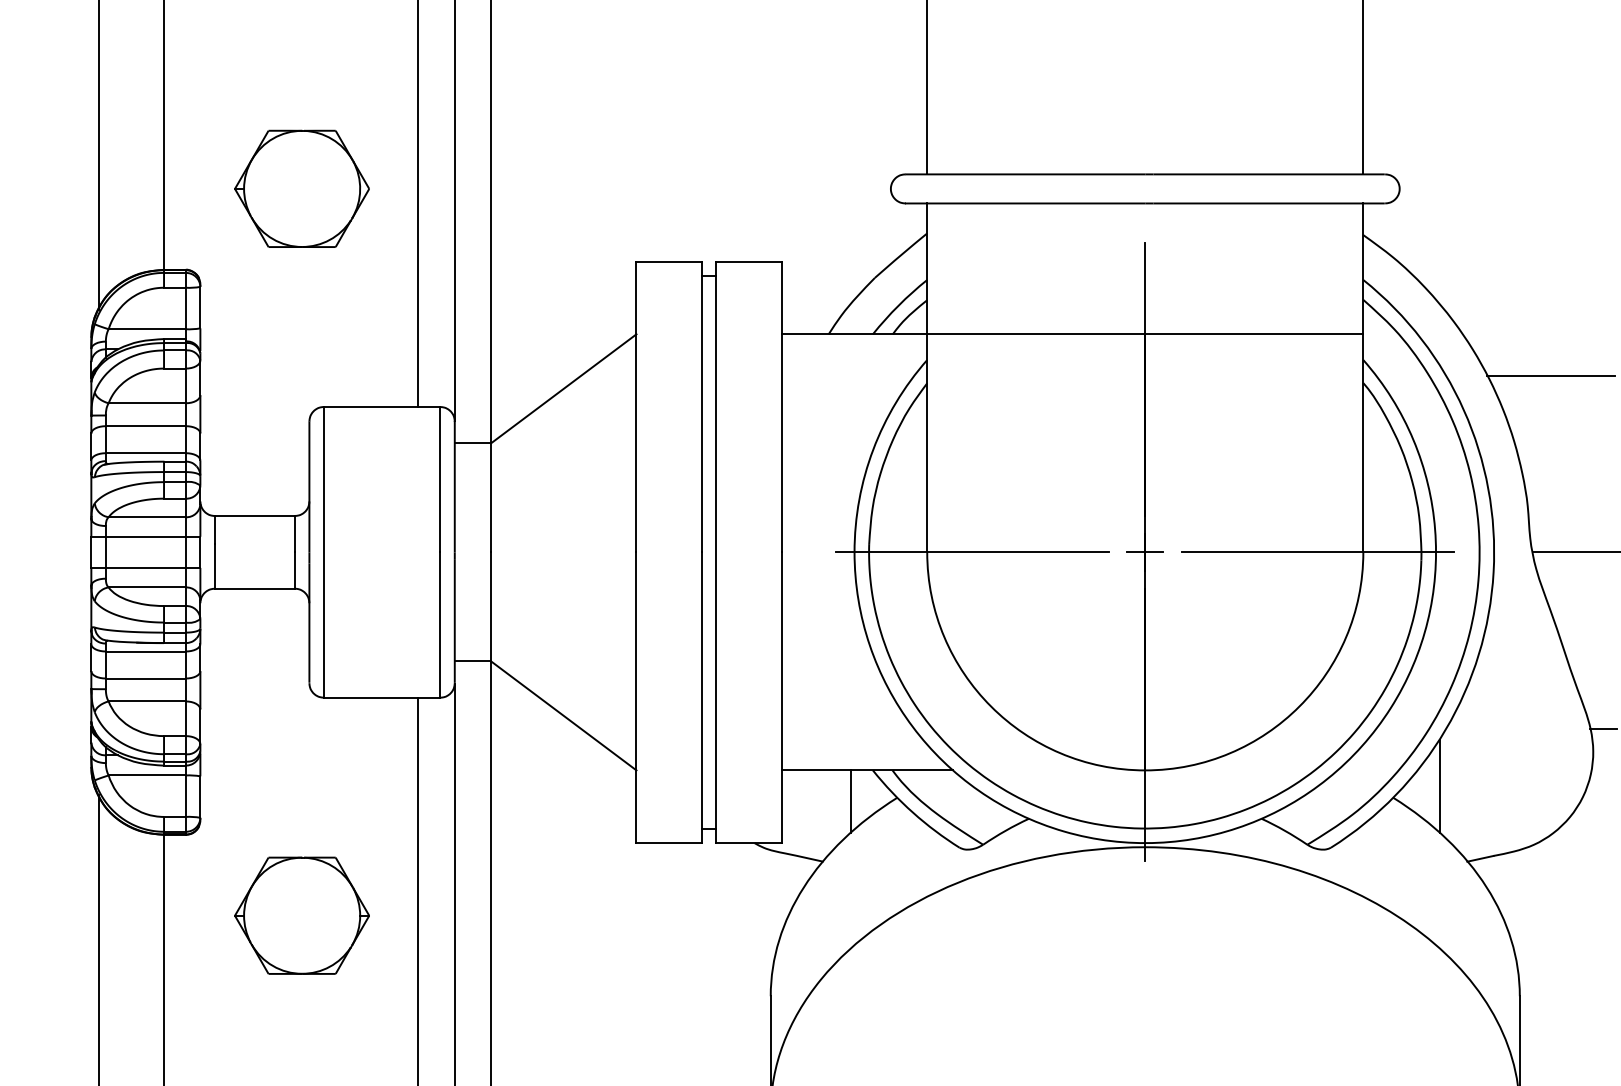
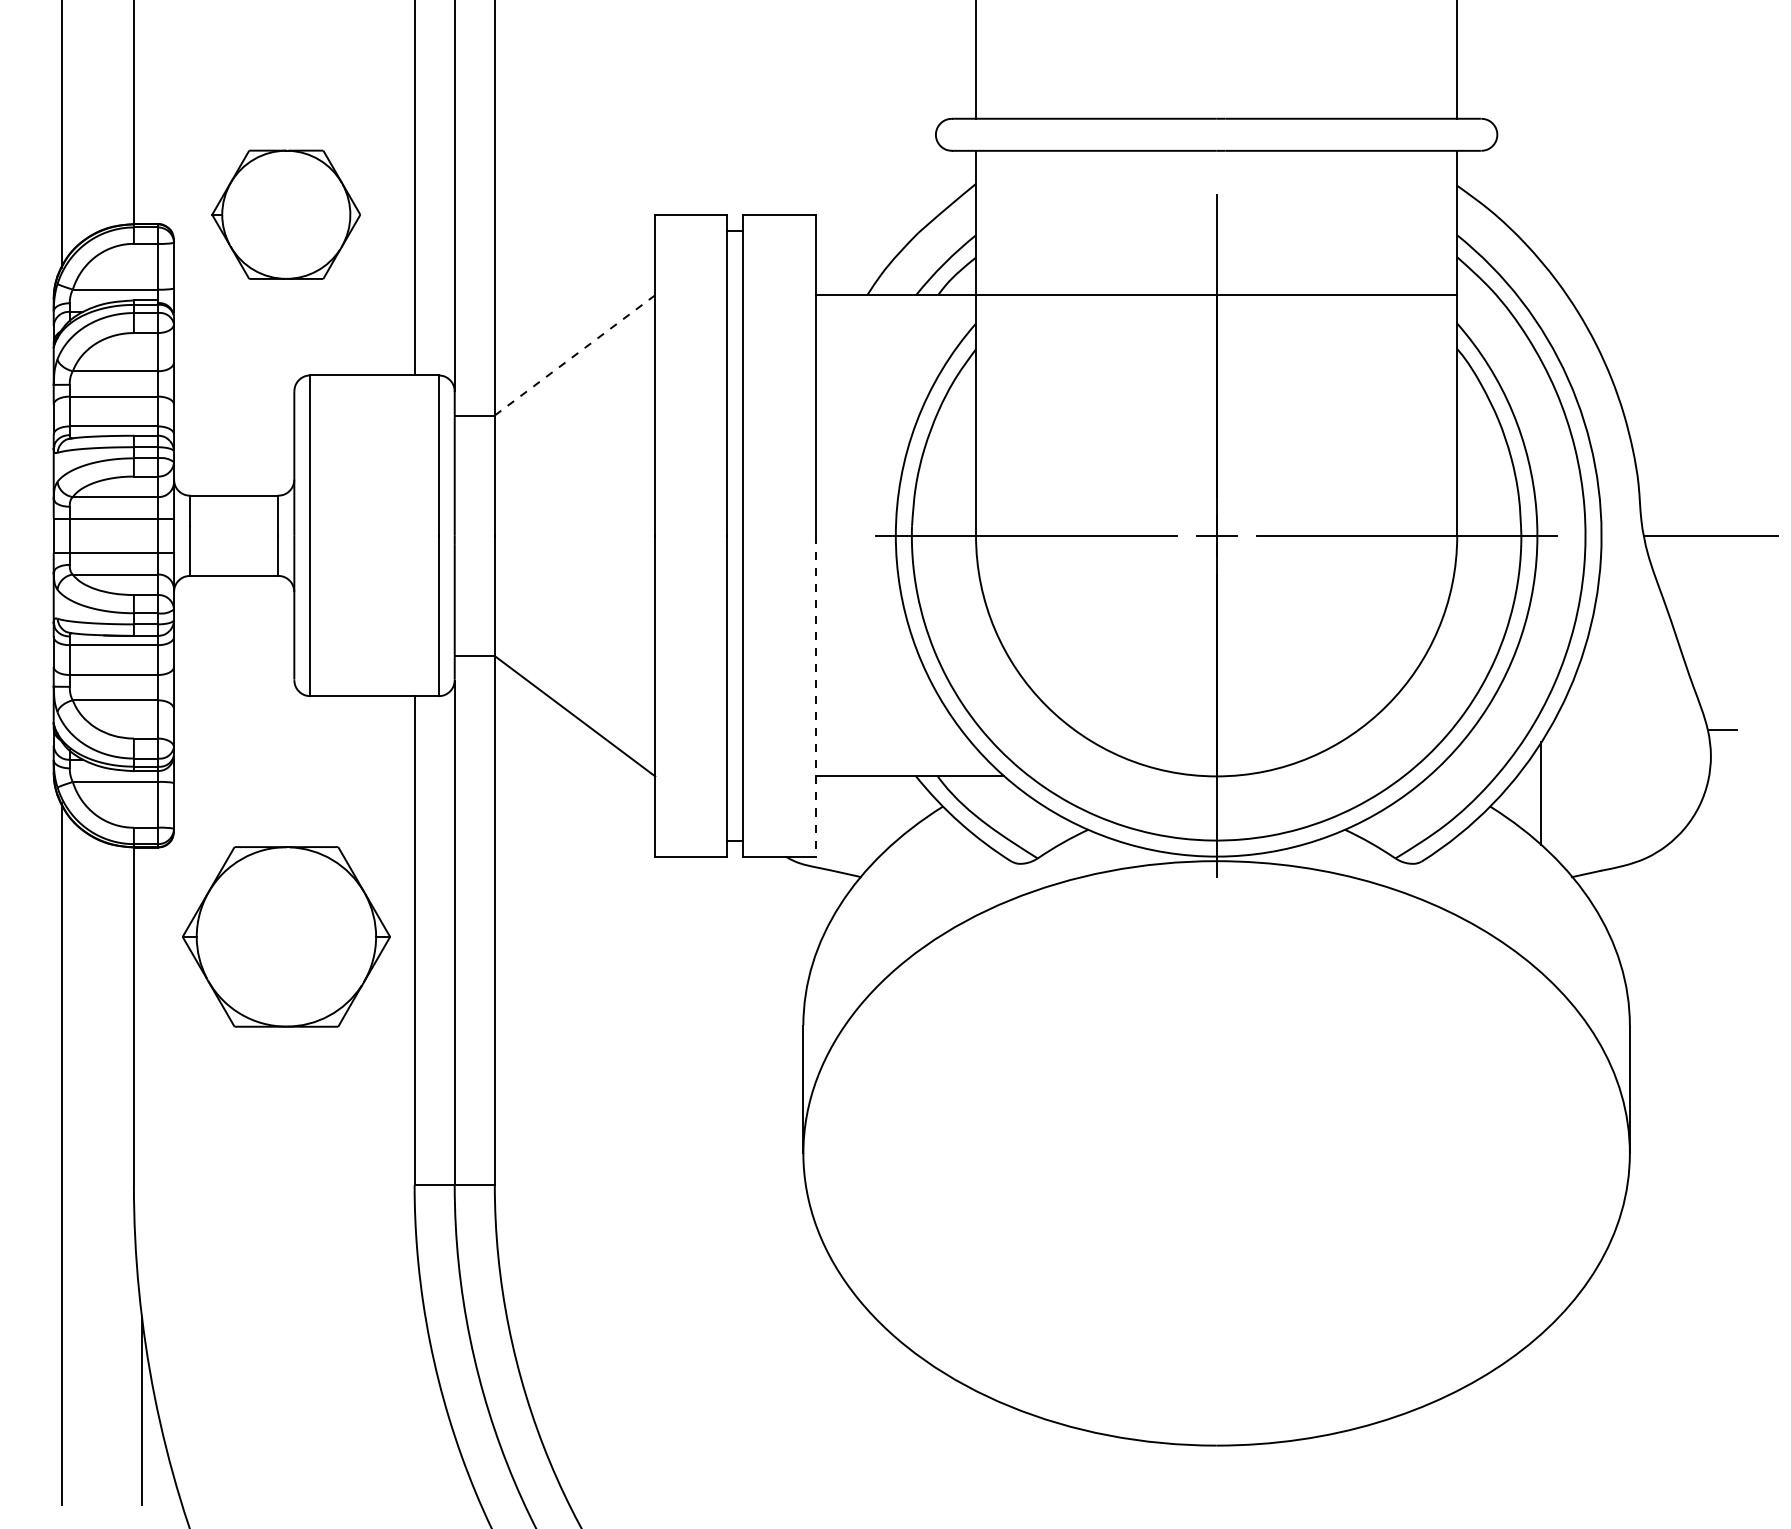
part: (301, 188) -> (285, 214), moved
line: (1551, 376) -> (1664, 341), removed
line: (563, 388) -> (574, 355), solid -> dashed
line: (781, 697) -> (815, 696), solid -> dashed
line: (850, 801) -> (891, 810), removed
part: (301, 915) -> (285, 936), size x1.4

